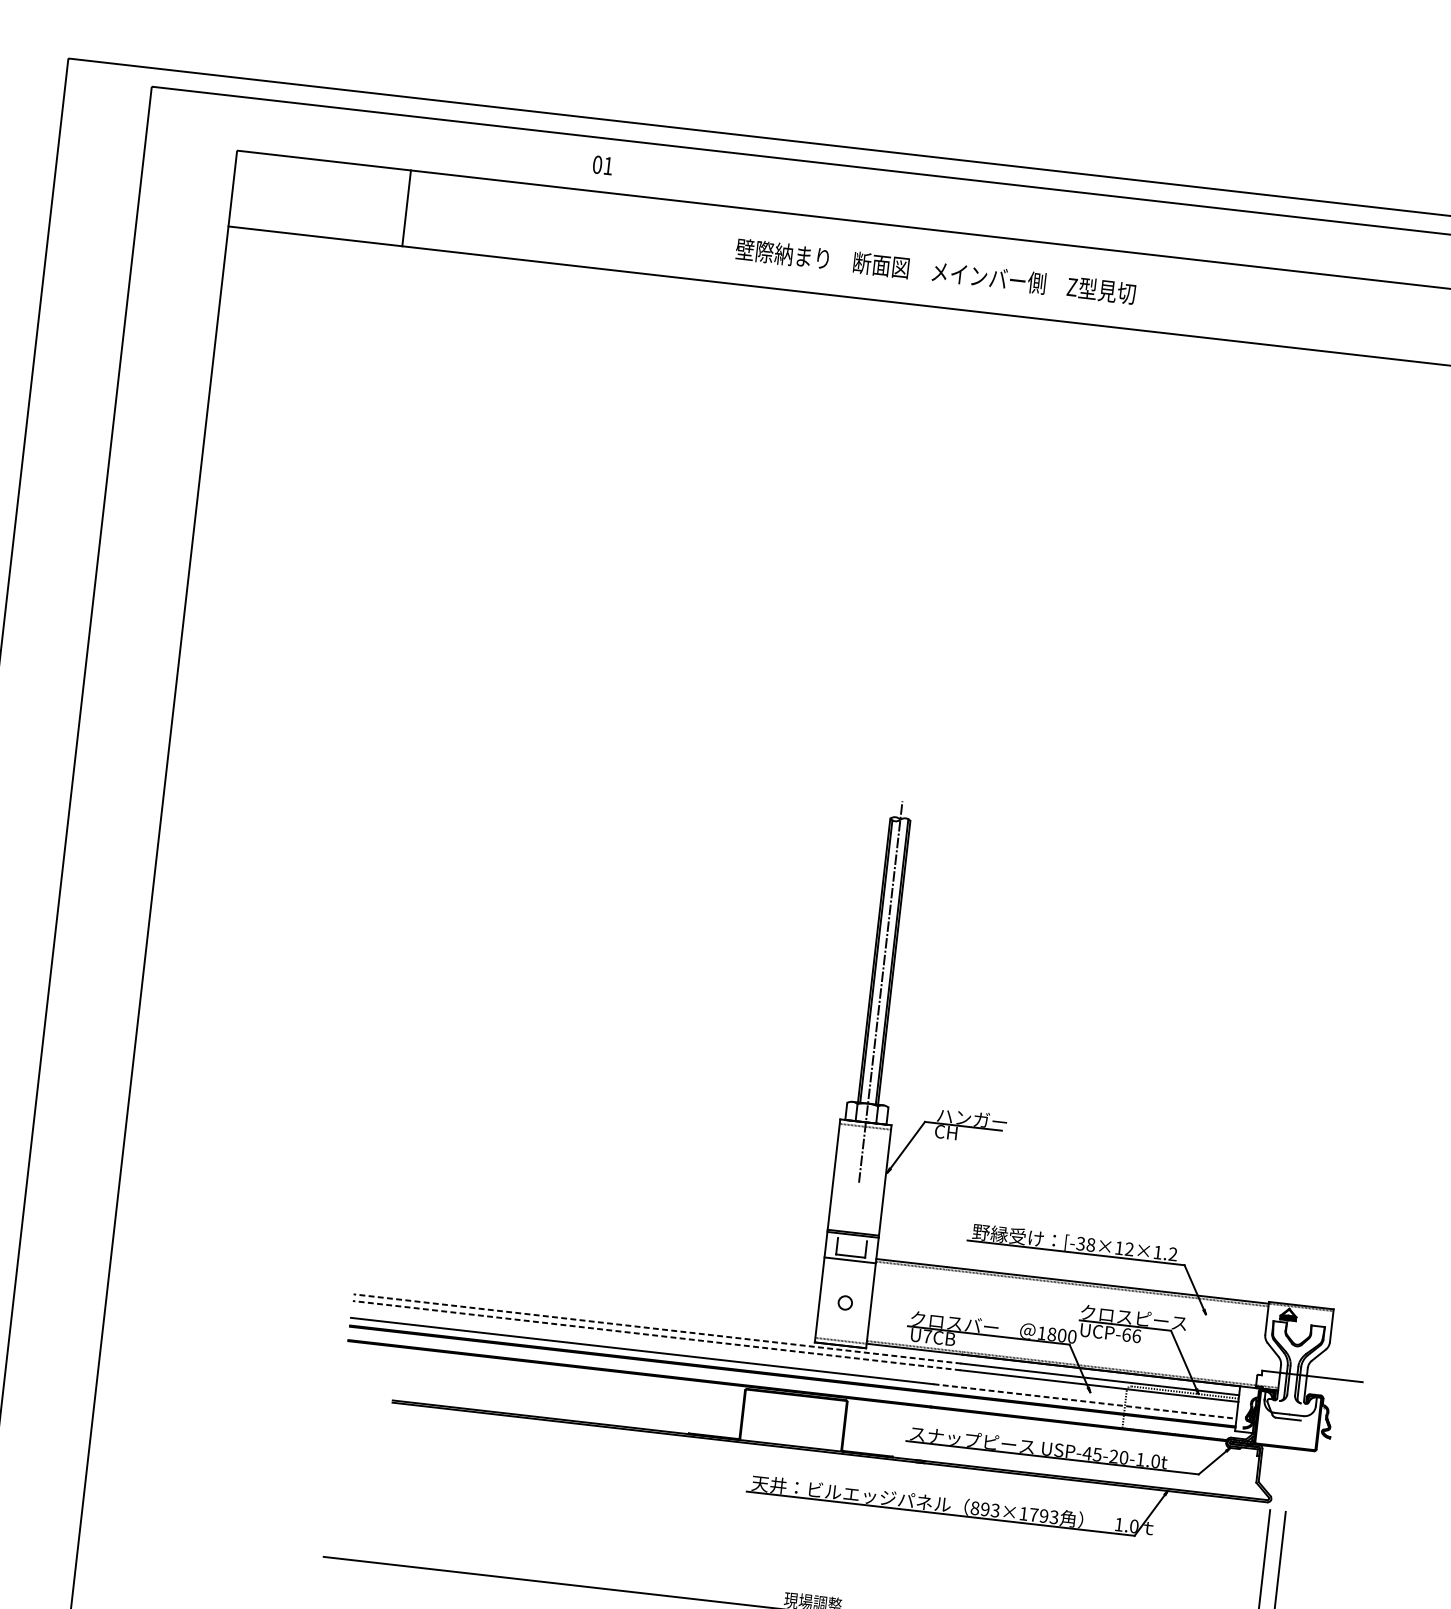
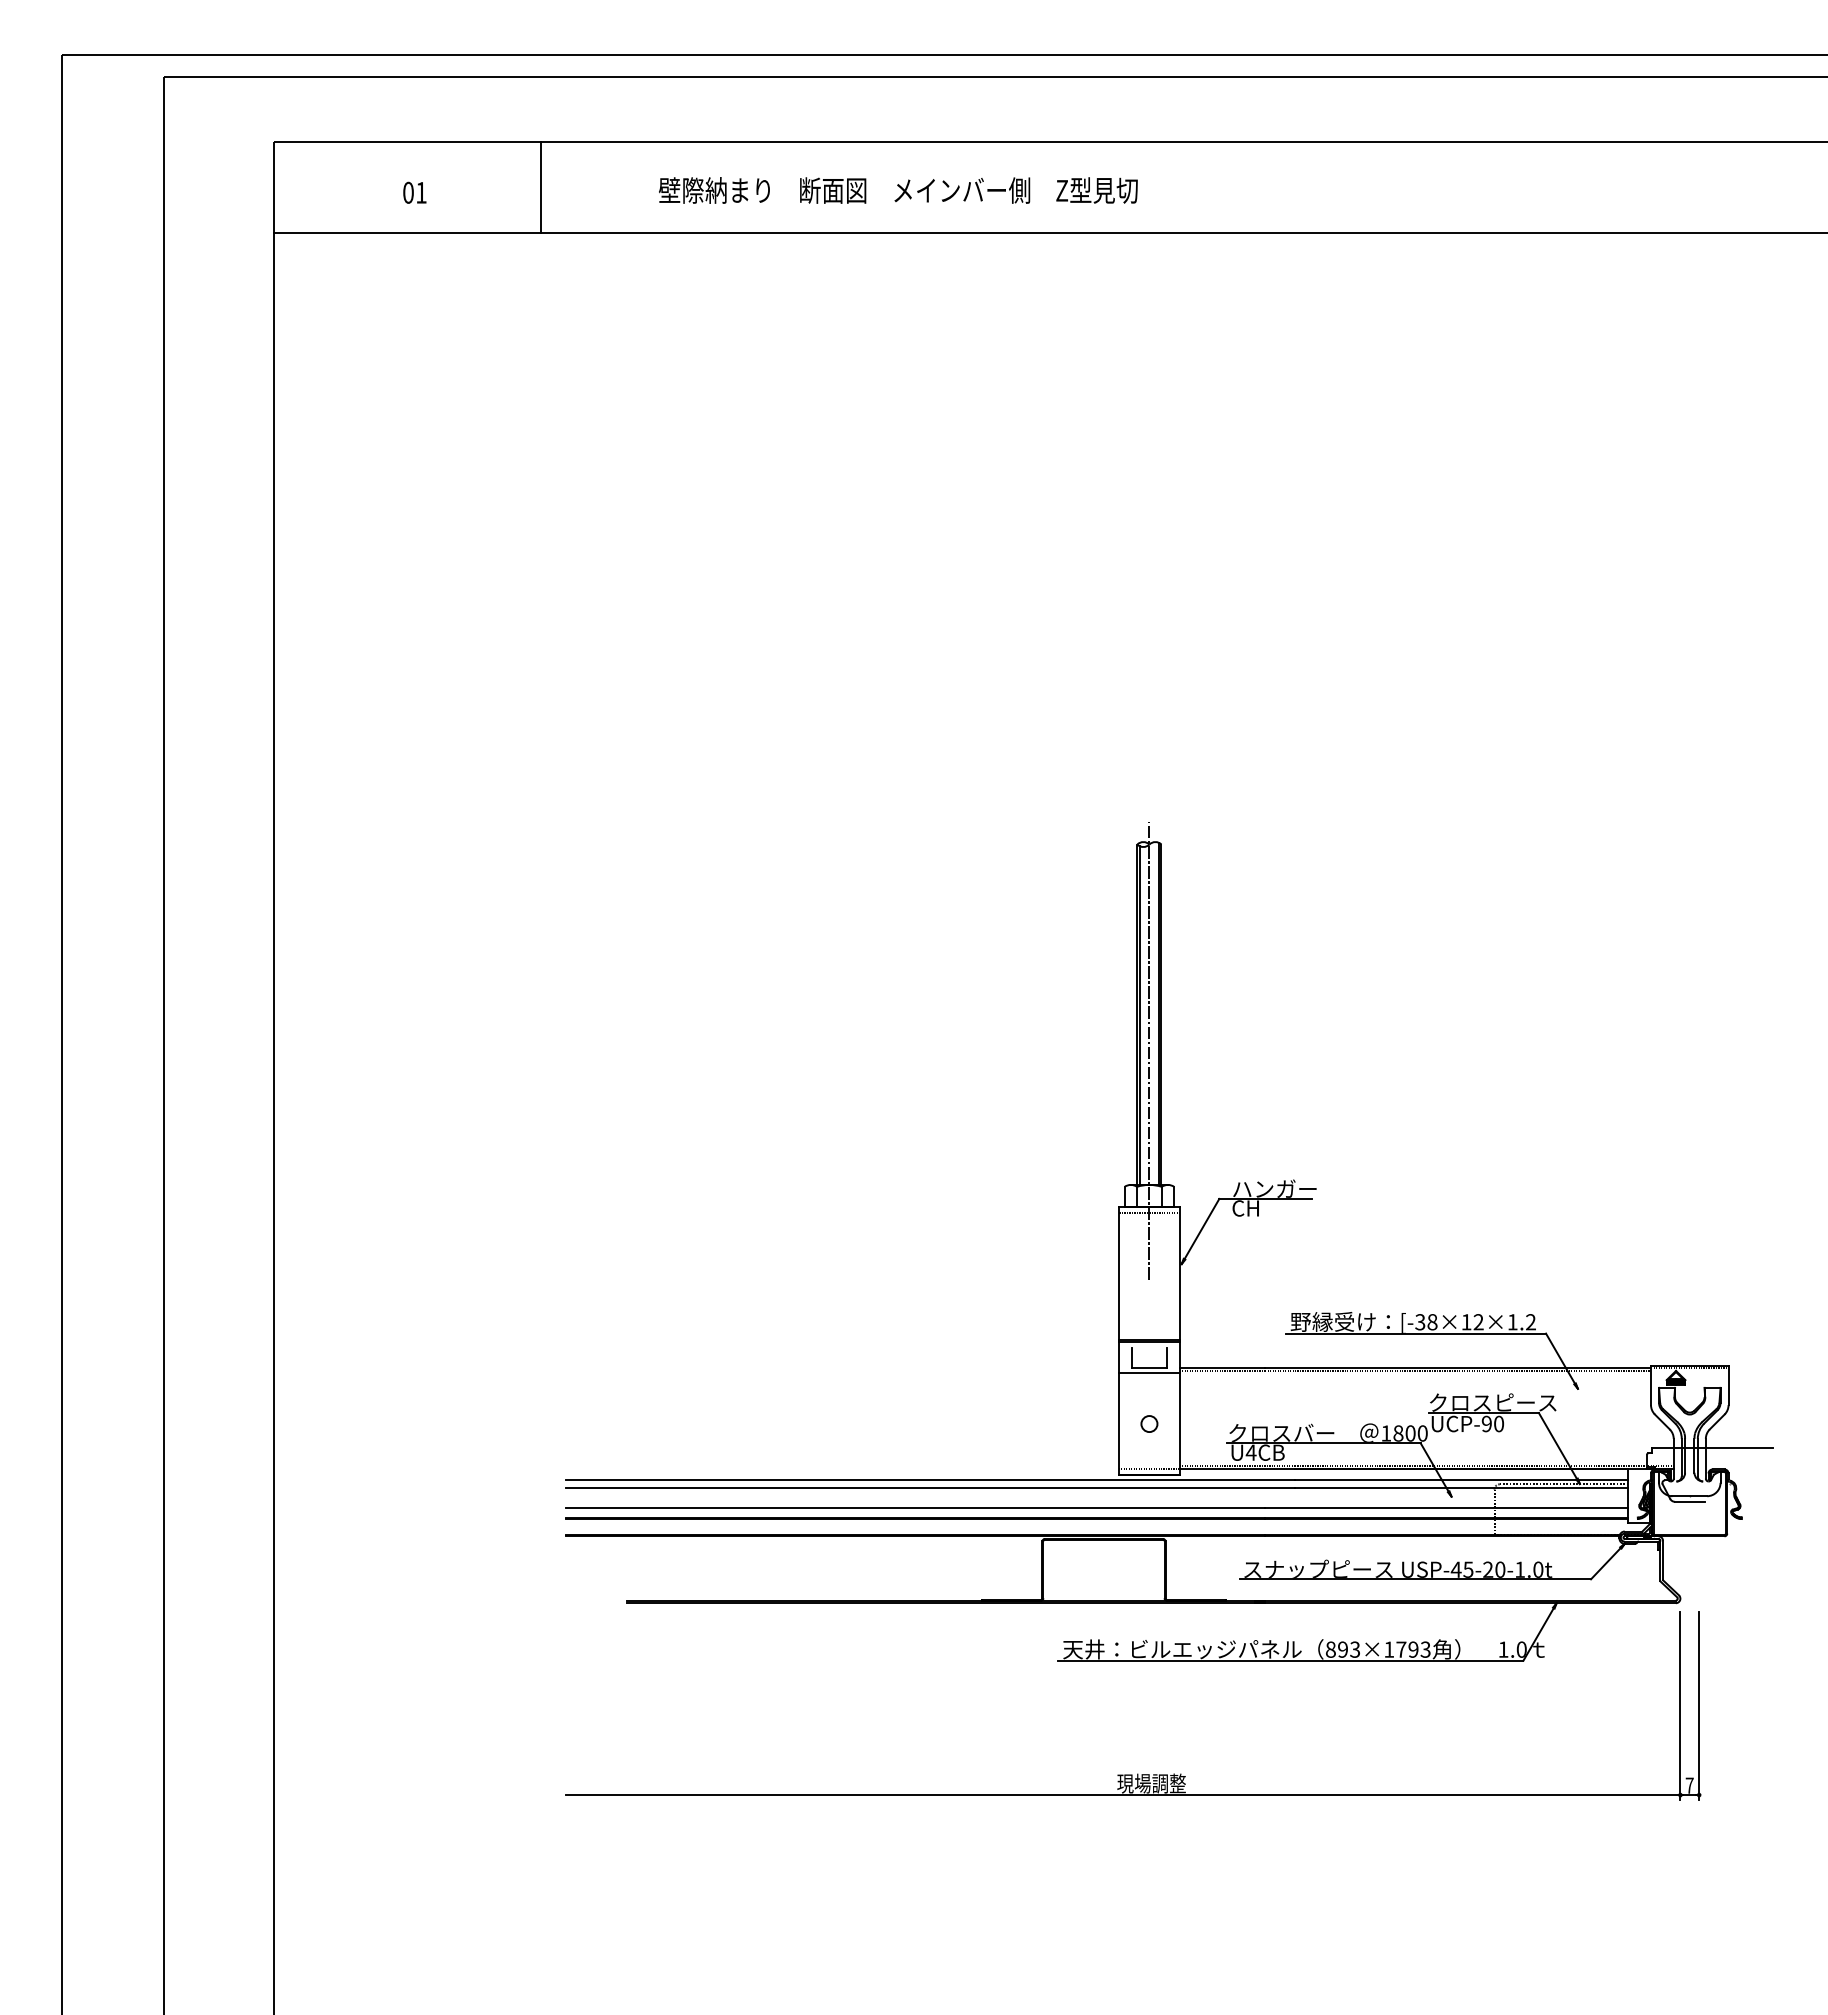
text: (602, 165) -> (414, 192), moved
line: (406, 207) -> (541, 186), moved
text: (935, 271) -> (898, 190), moved
line: (657, 1329) -> (930, 1480), dashed -> solid
line: (656, 1335) -> (930, 1488), dashed -> solid
text: (1131, 1335) -> (1492, 1423), UCP-66 -> UCP-90
text: (926, 1336) -> (1250, 1452), U7CB -> U4CB
line: (1084, 1401) -> (1446, 1508), dashed -> solid

